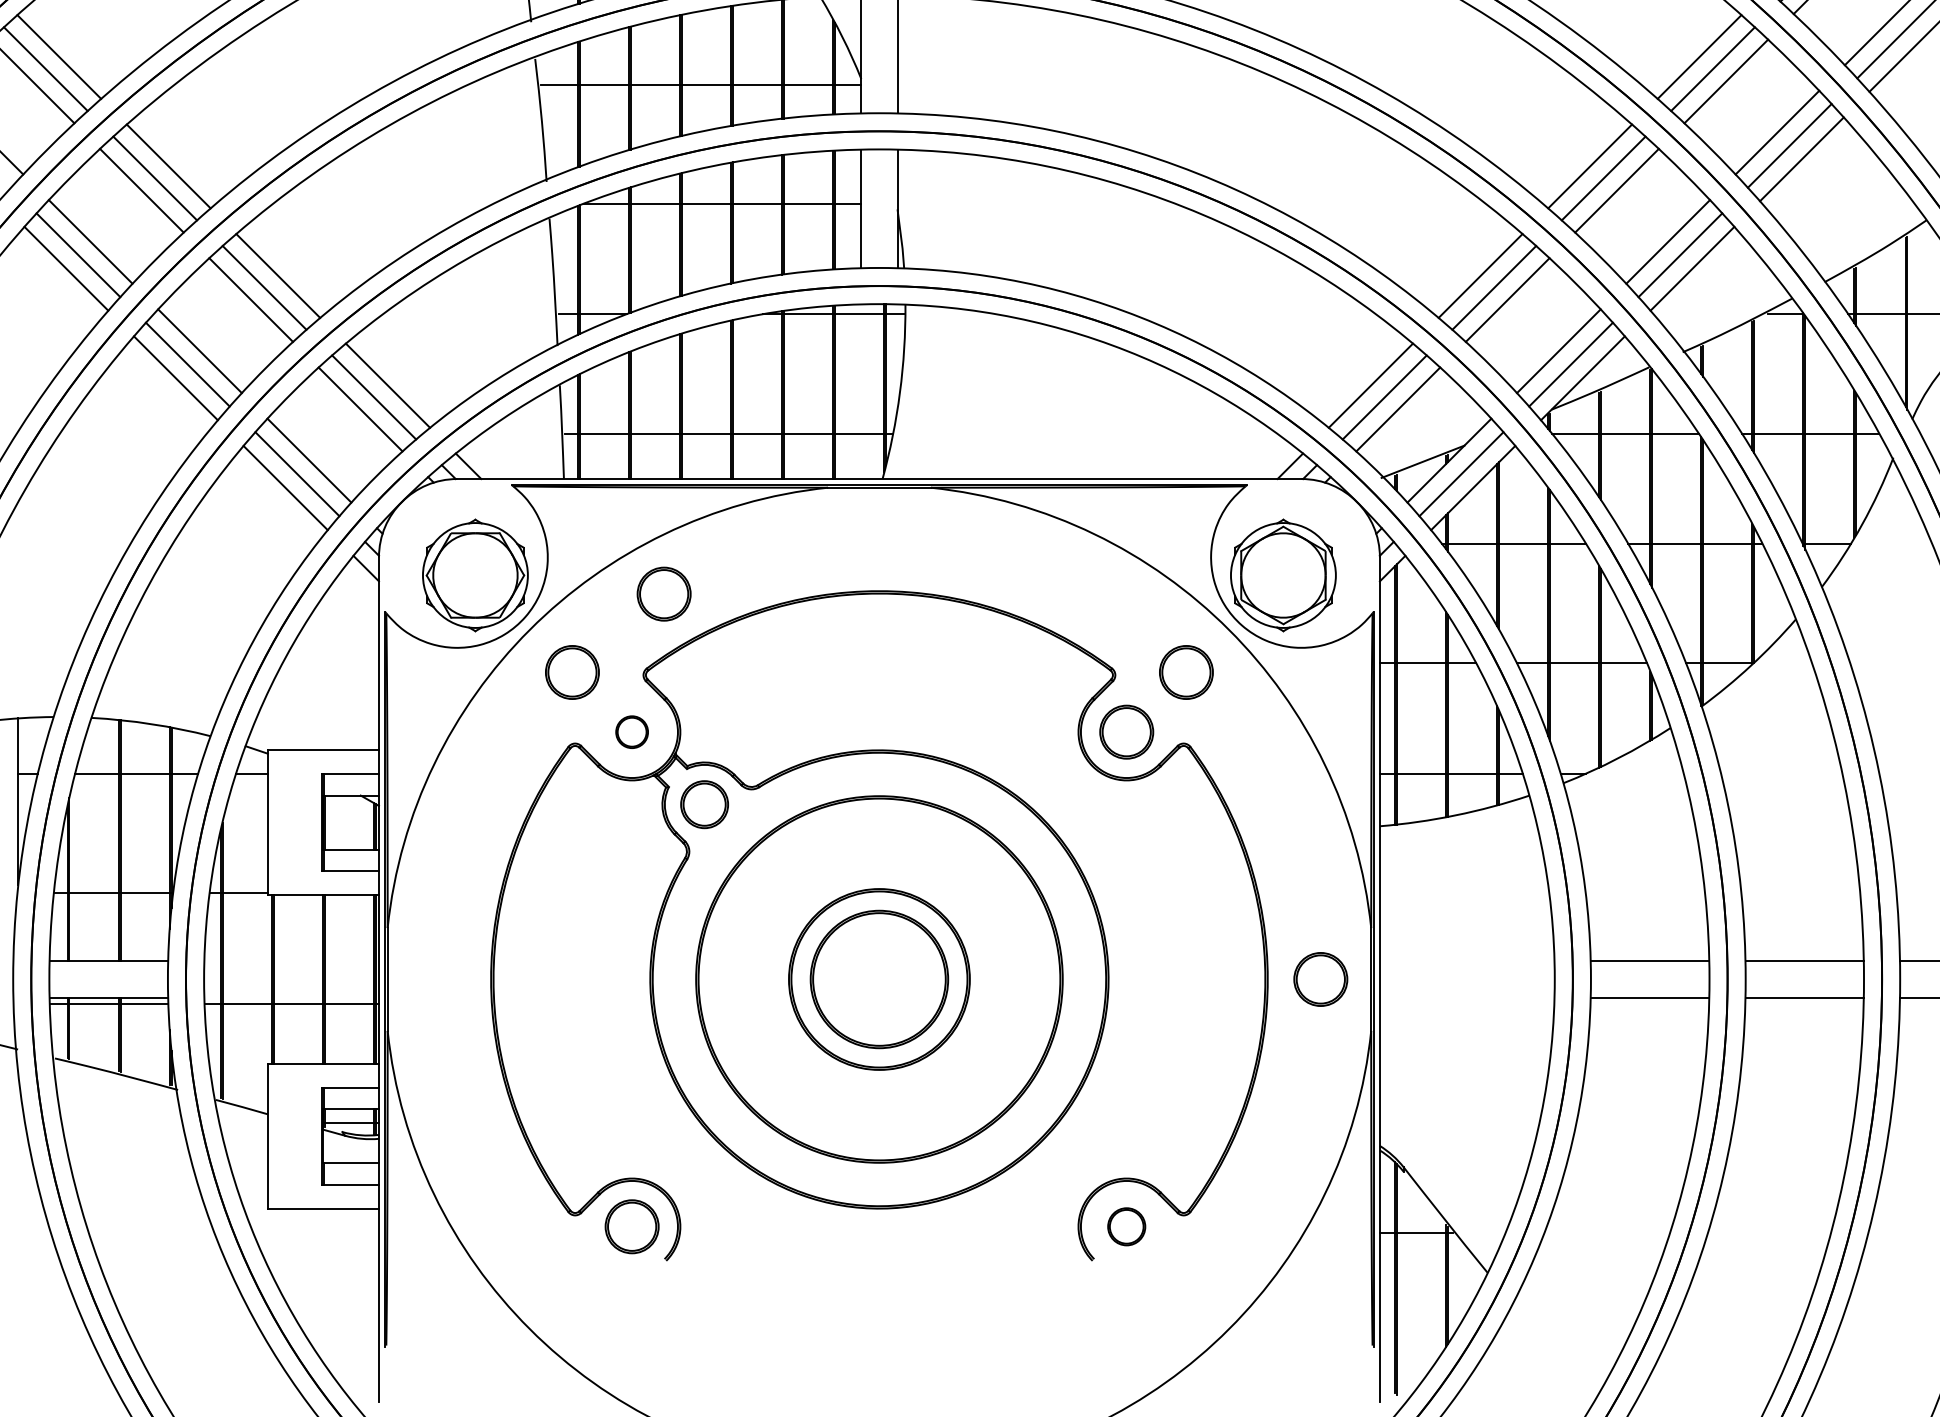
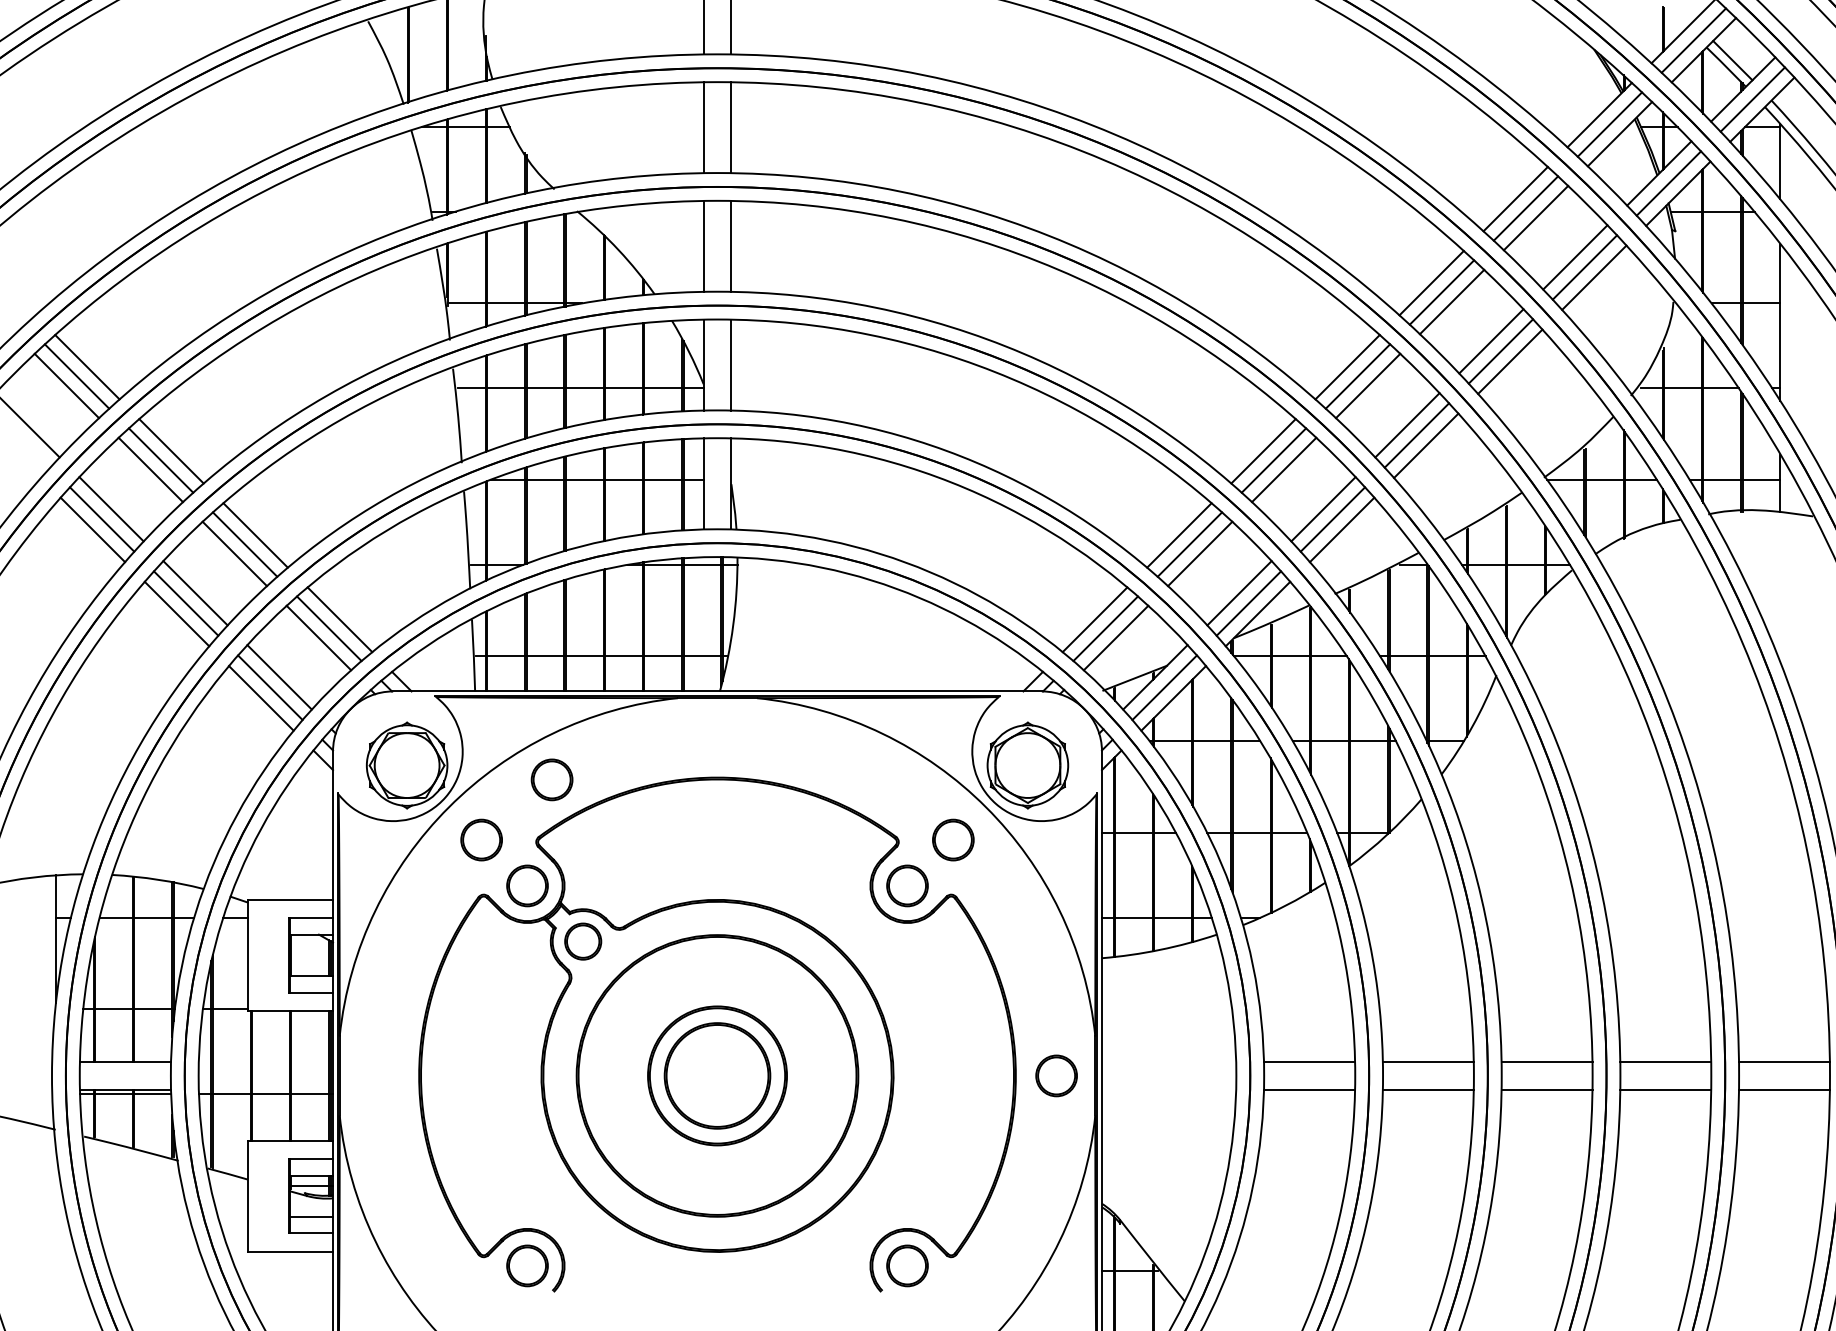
part: (632, 731) -> (527, 885), size x1.67
part: (1126, 1226) -> (907, 1265), size x1.43

